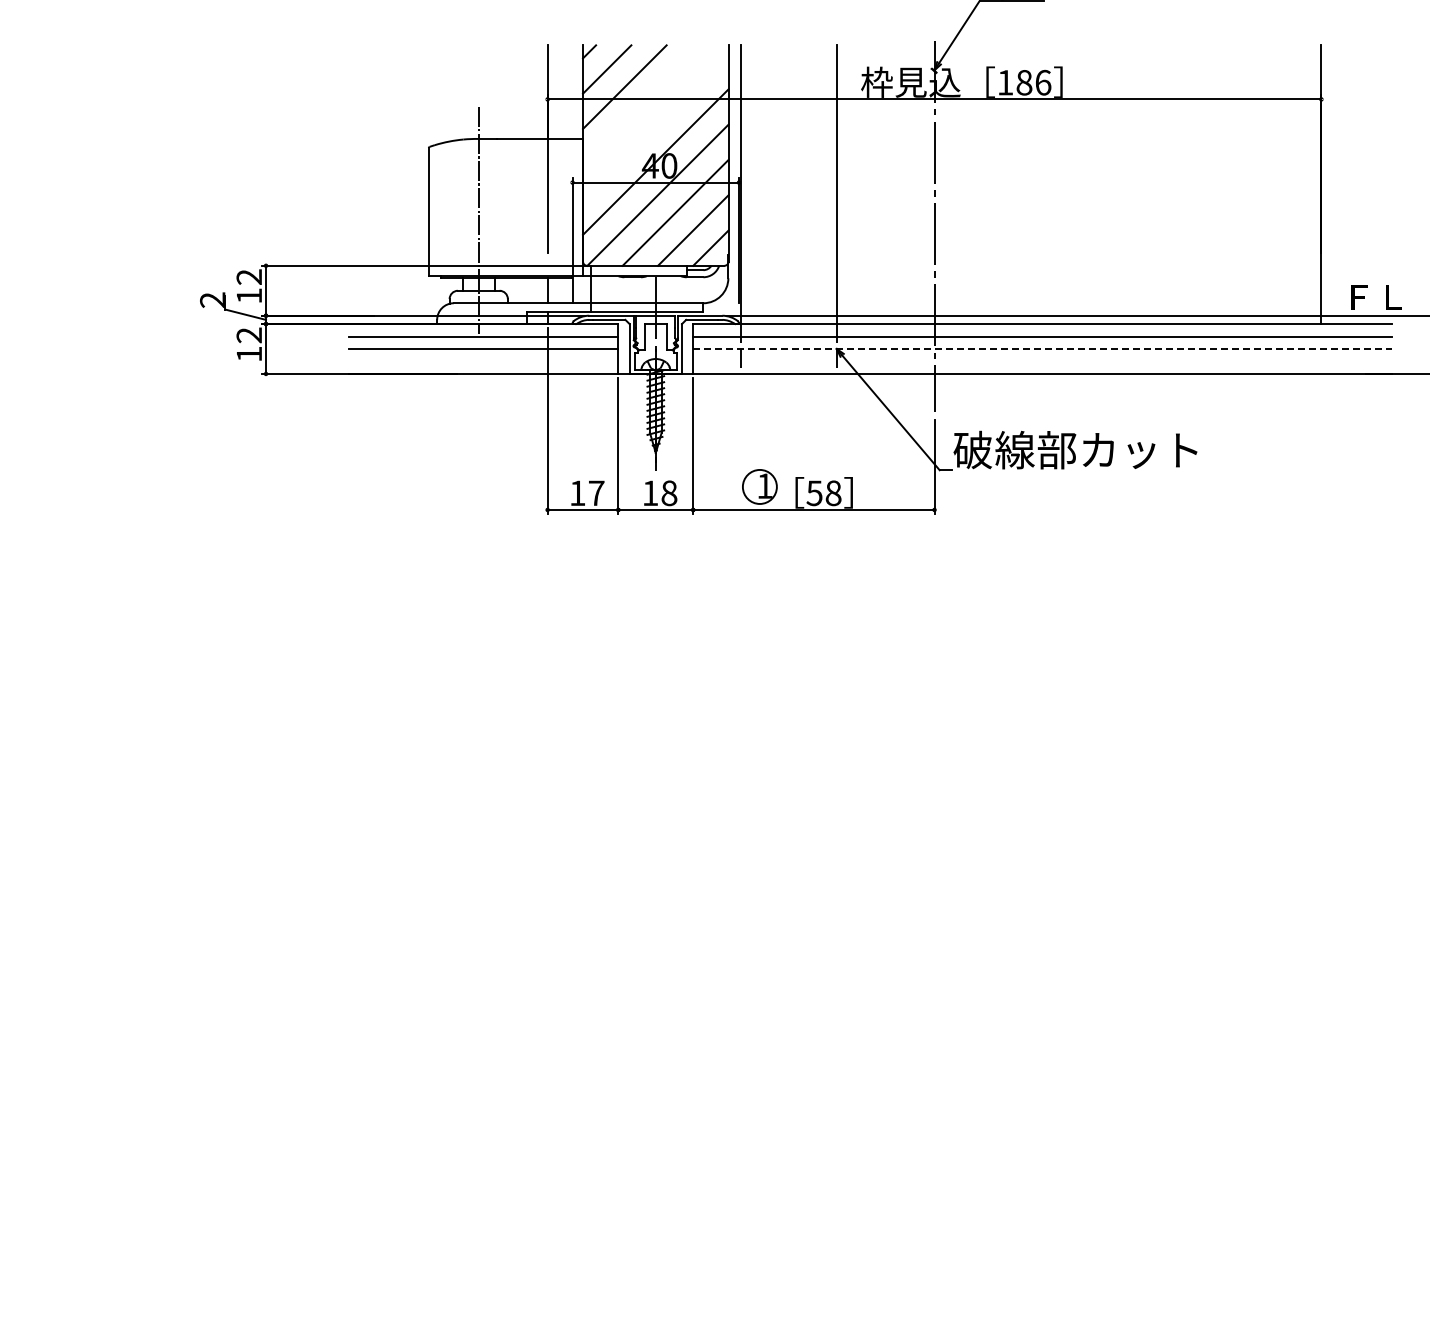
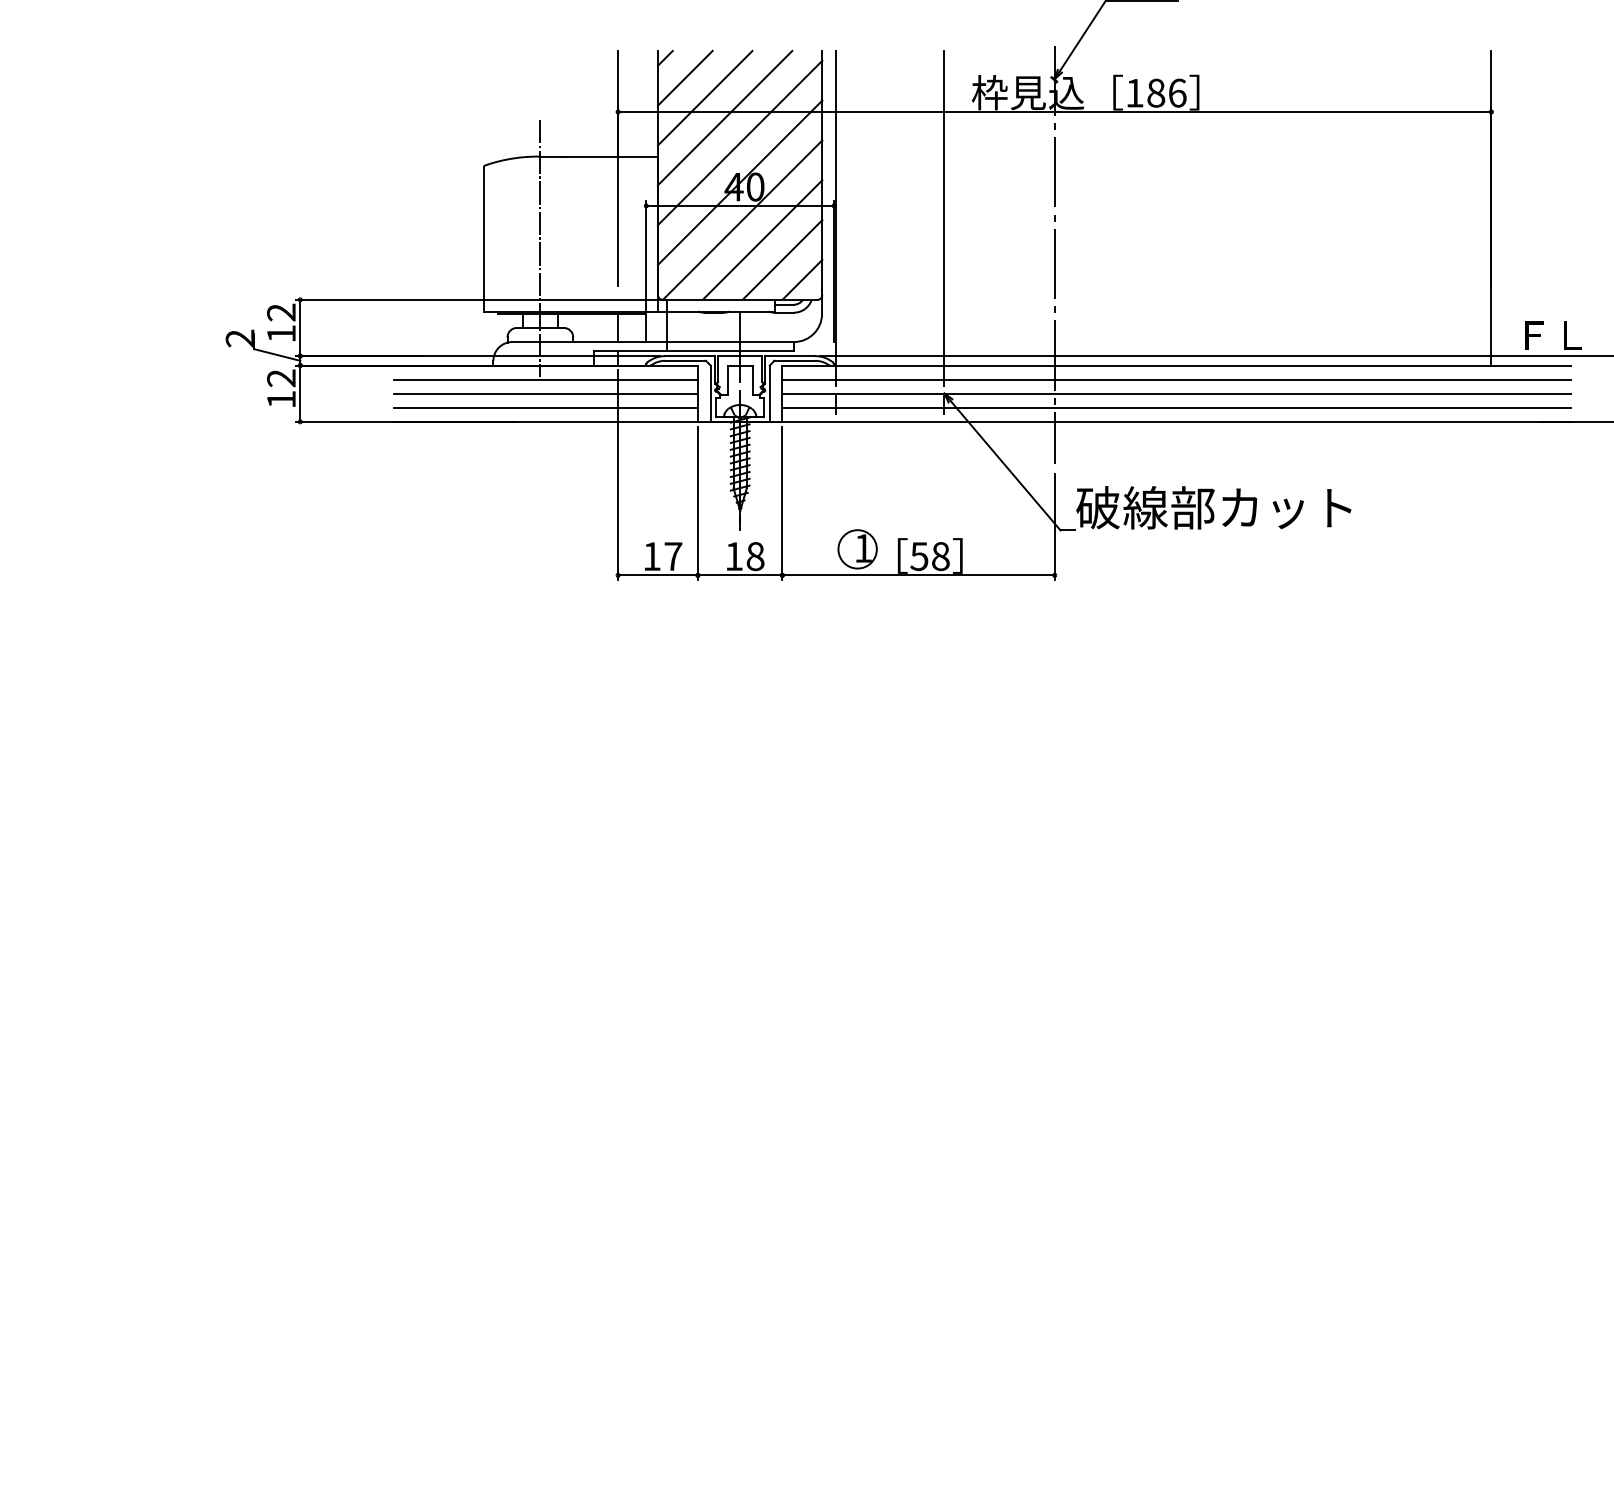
line: (642, 104) -> (725, 117), added
line: (655, 126) -> (739, 142), added
line: (1042, 349) -> (1176, 394), dashed -> solid
line: (483, 361) -> (545, 407), added
line: (1042, 361) -> (1176, 407), added

